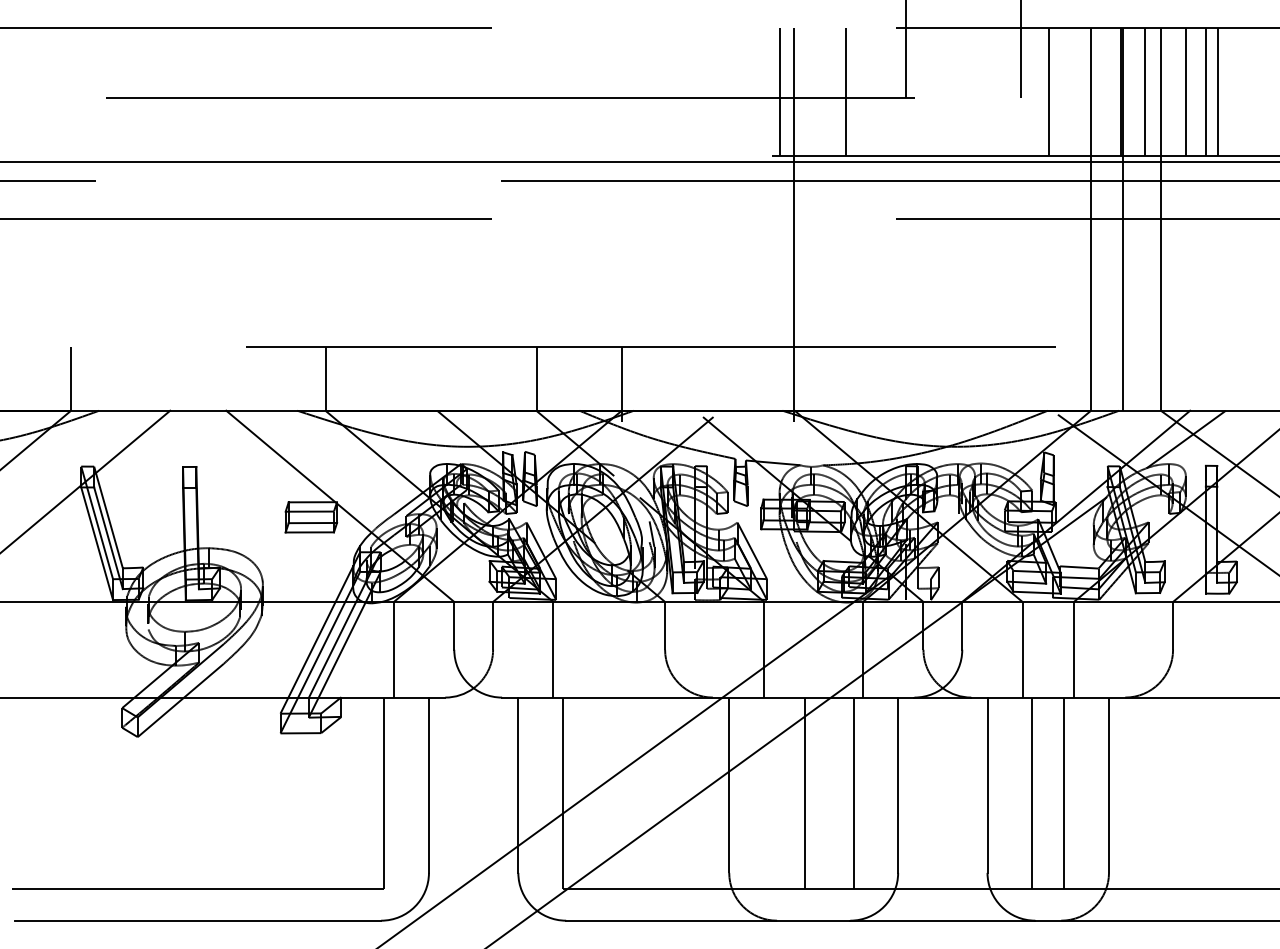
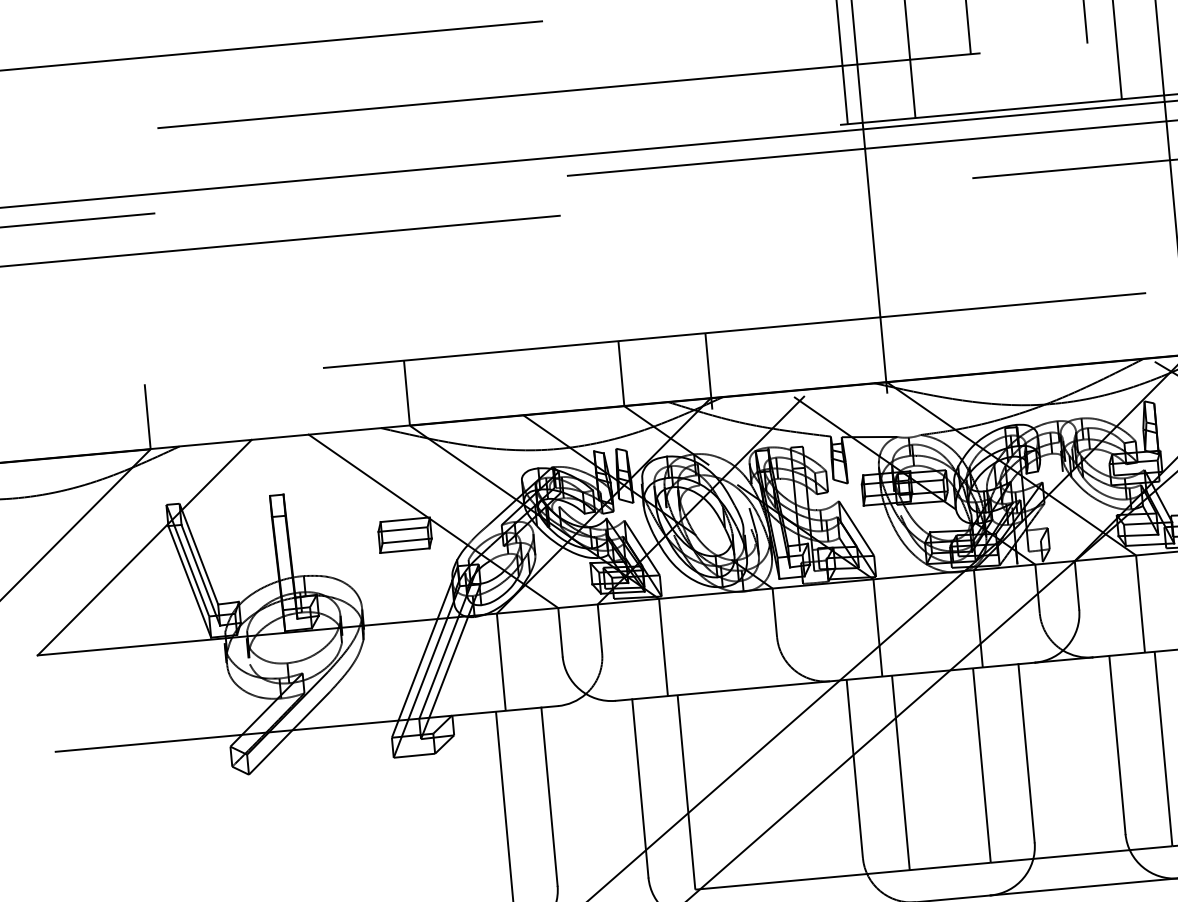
line: (804, 792) -> (900, 772), moved

